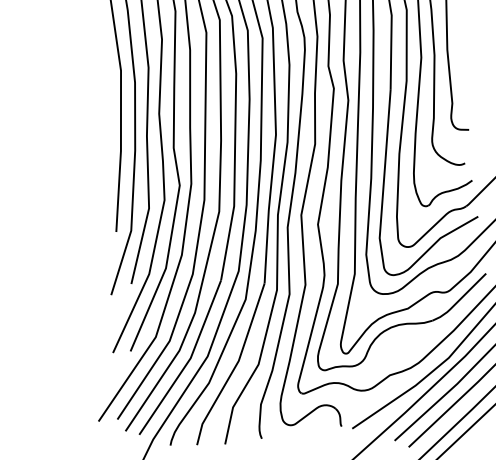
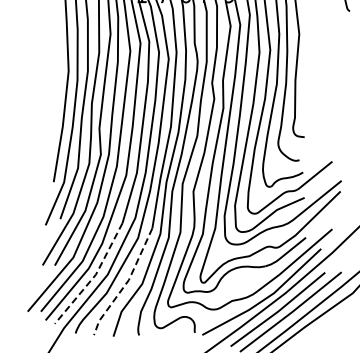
line: (188, 361) -> (94, 276), solid -> dashed
line: (236, 367) -> (126, 284), solid -> dashed

